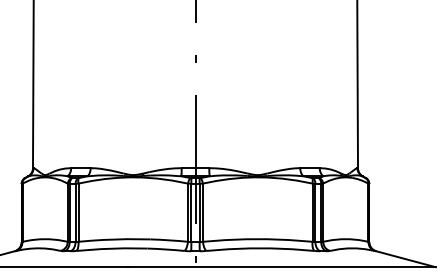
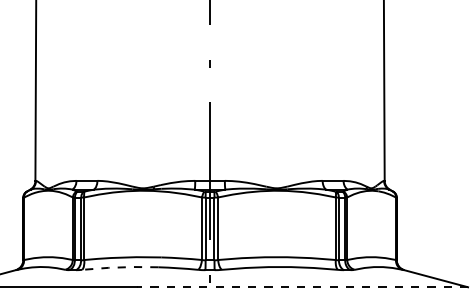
line: (111, 248) -> (119, 267), solid -> dashed
line: (281, 267) -> (302, 287), solid -> dashed

